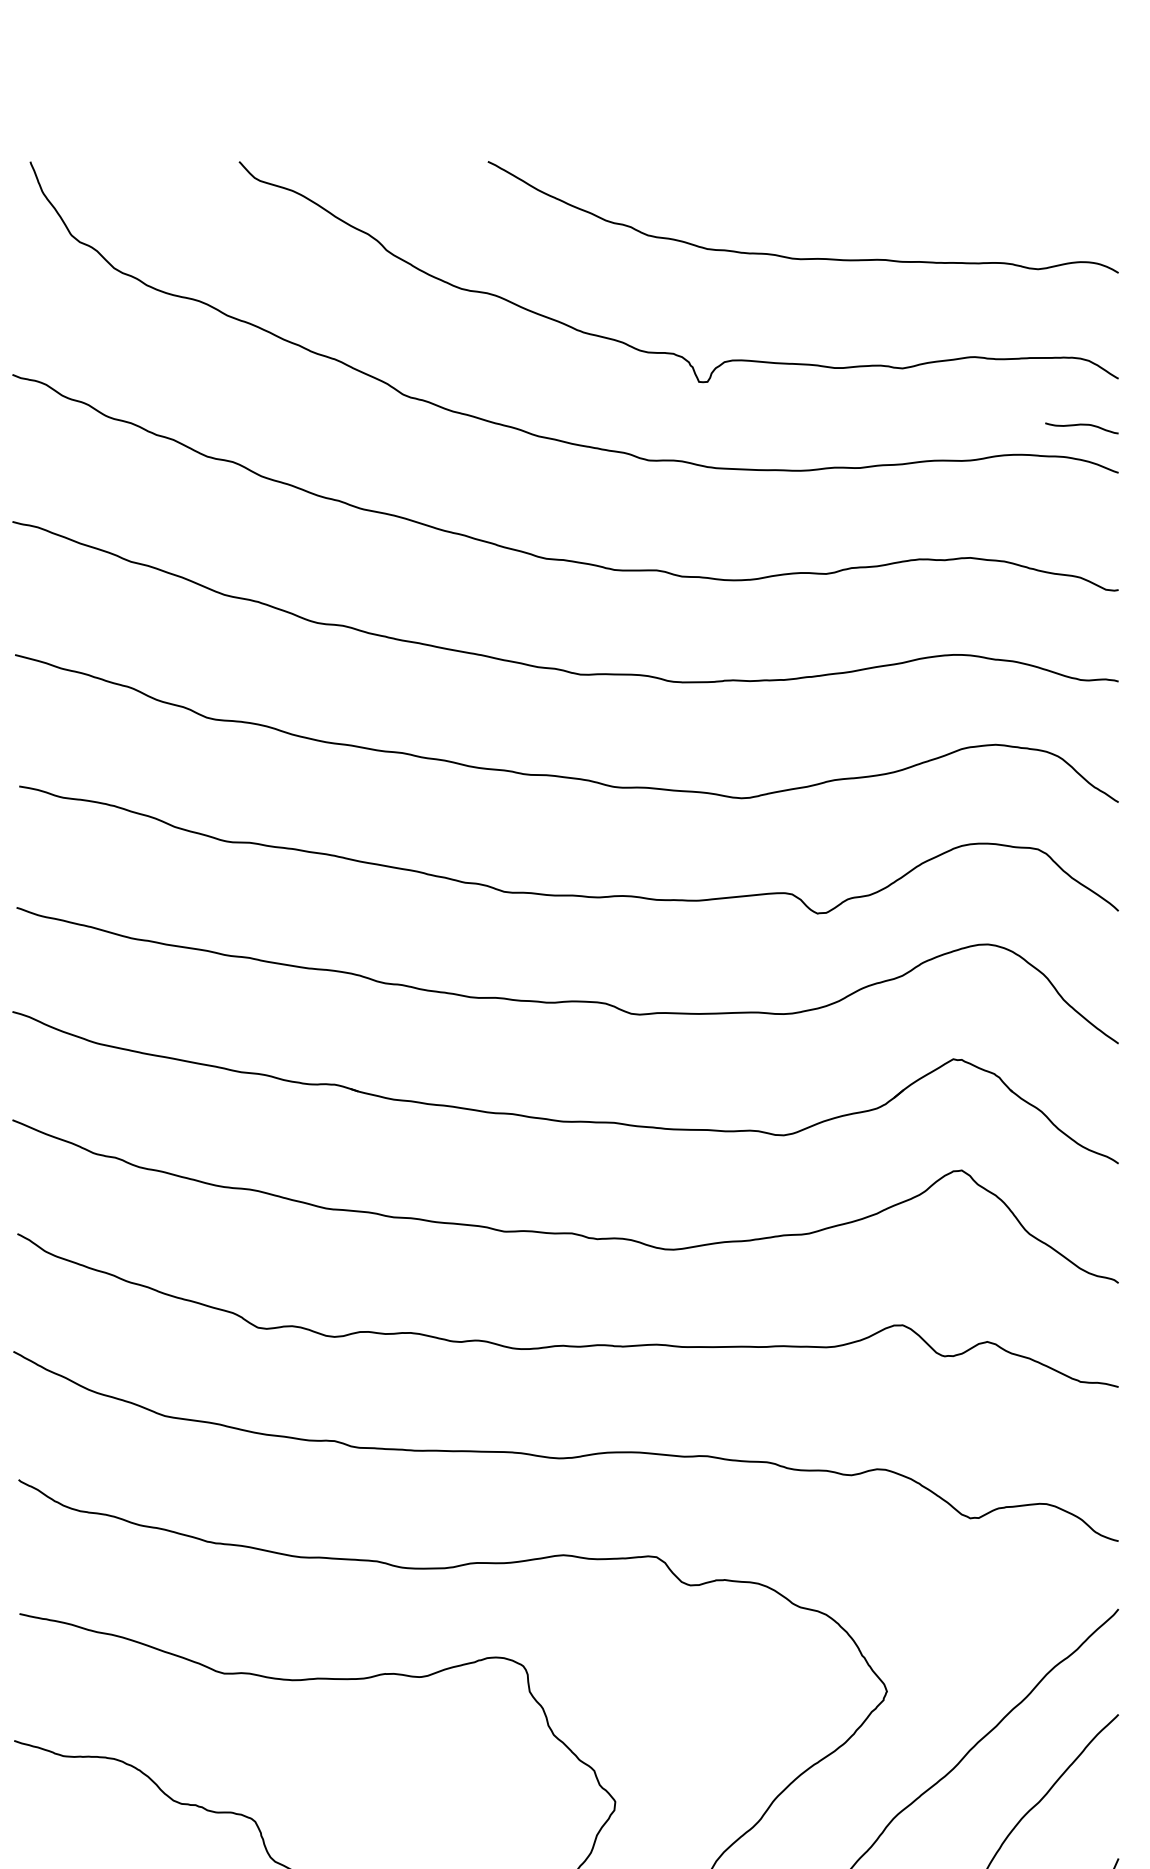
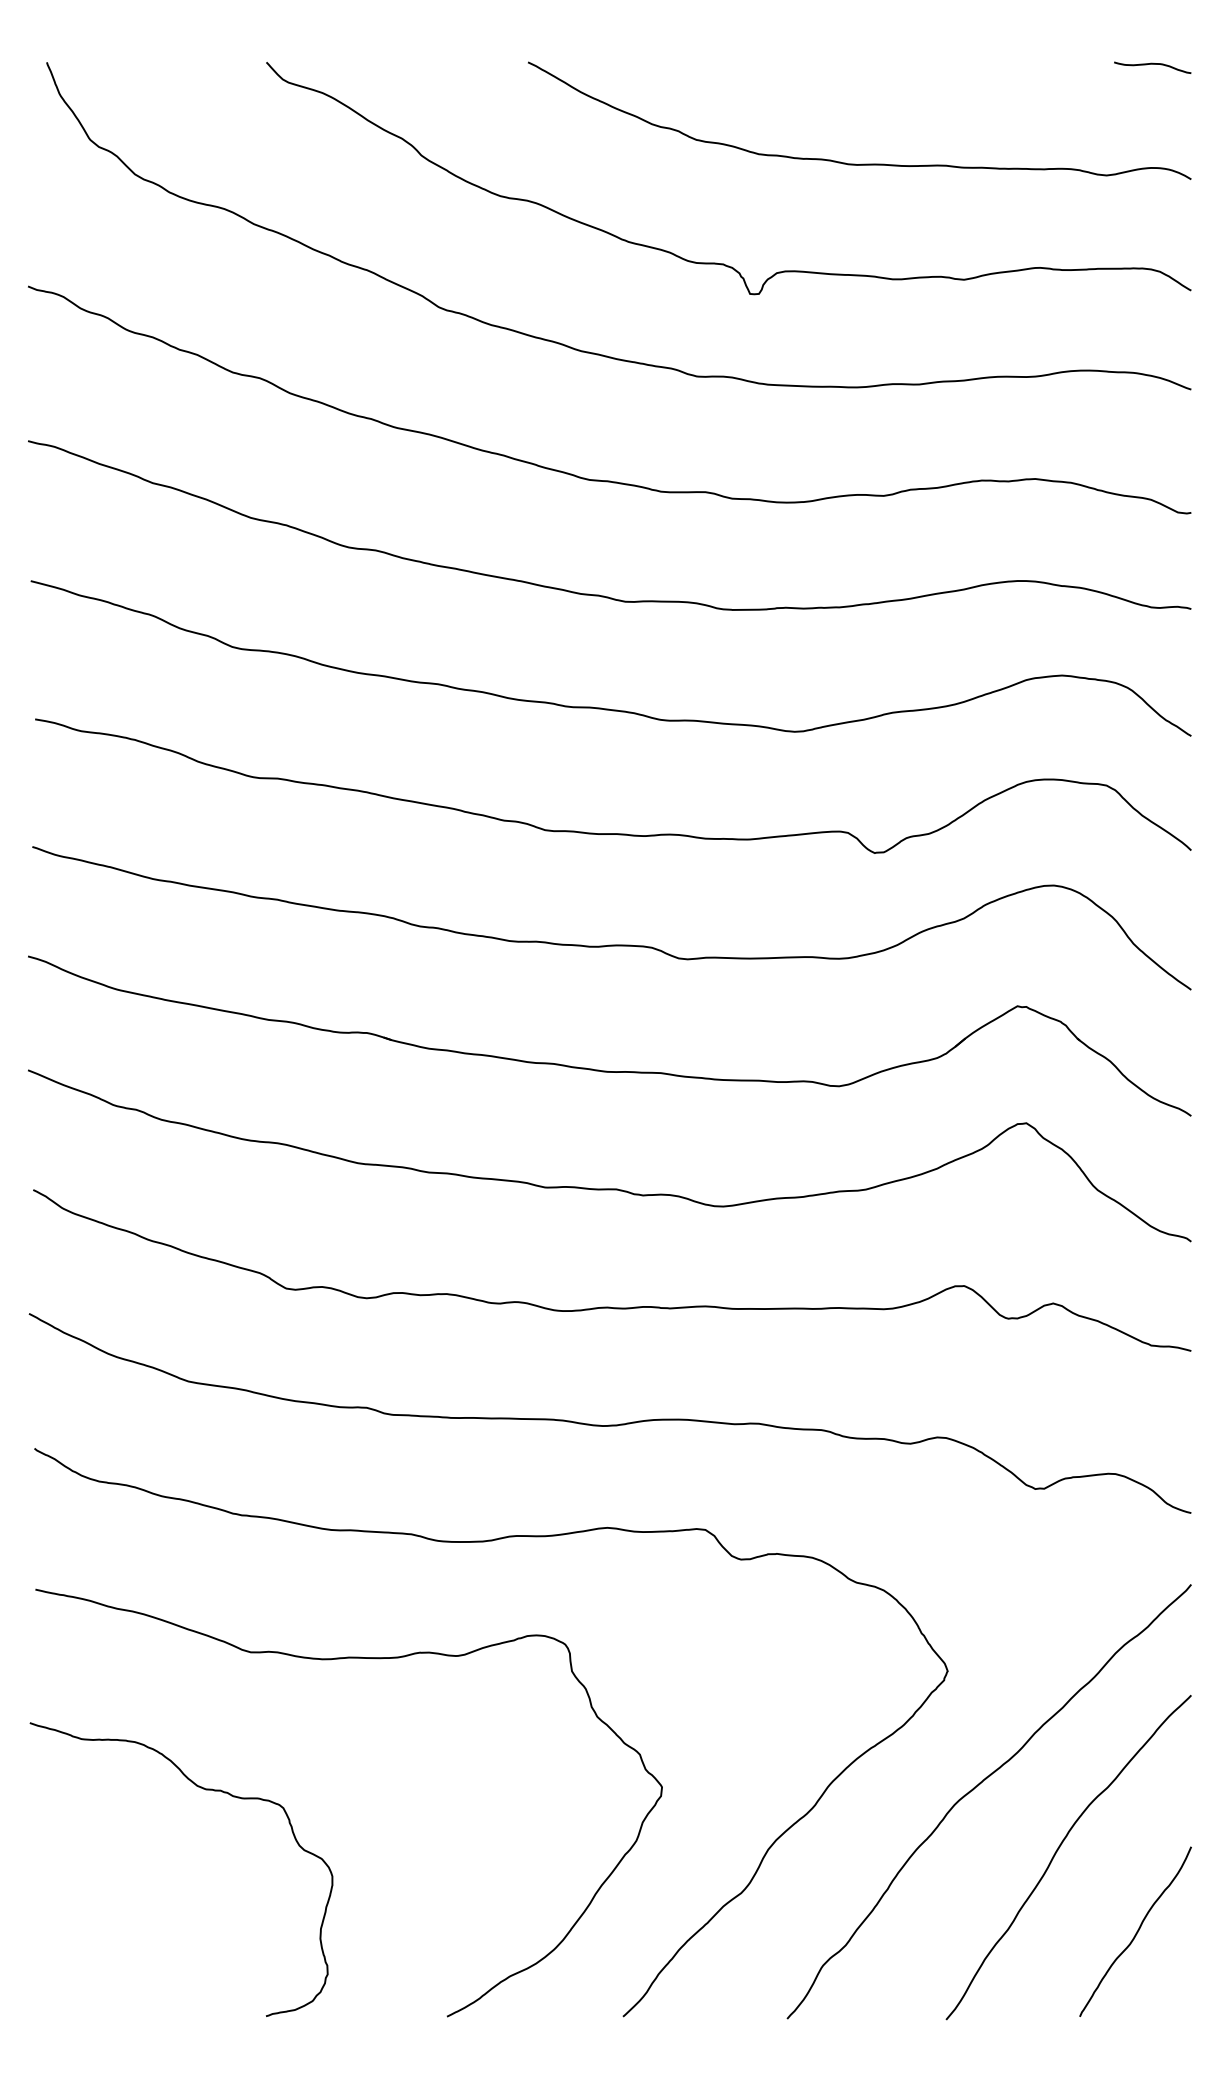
curve: (1081, 425) -> (1152, 64), moved

